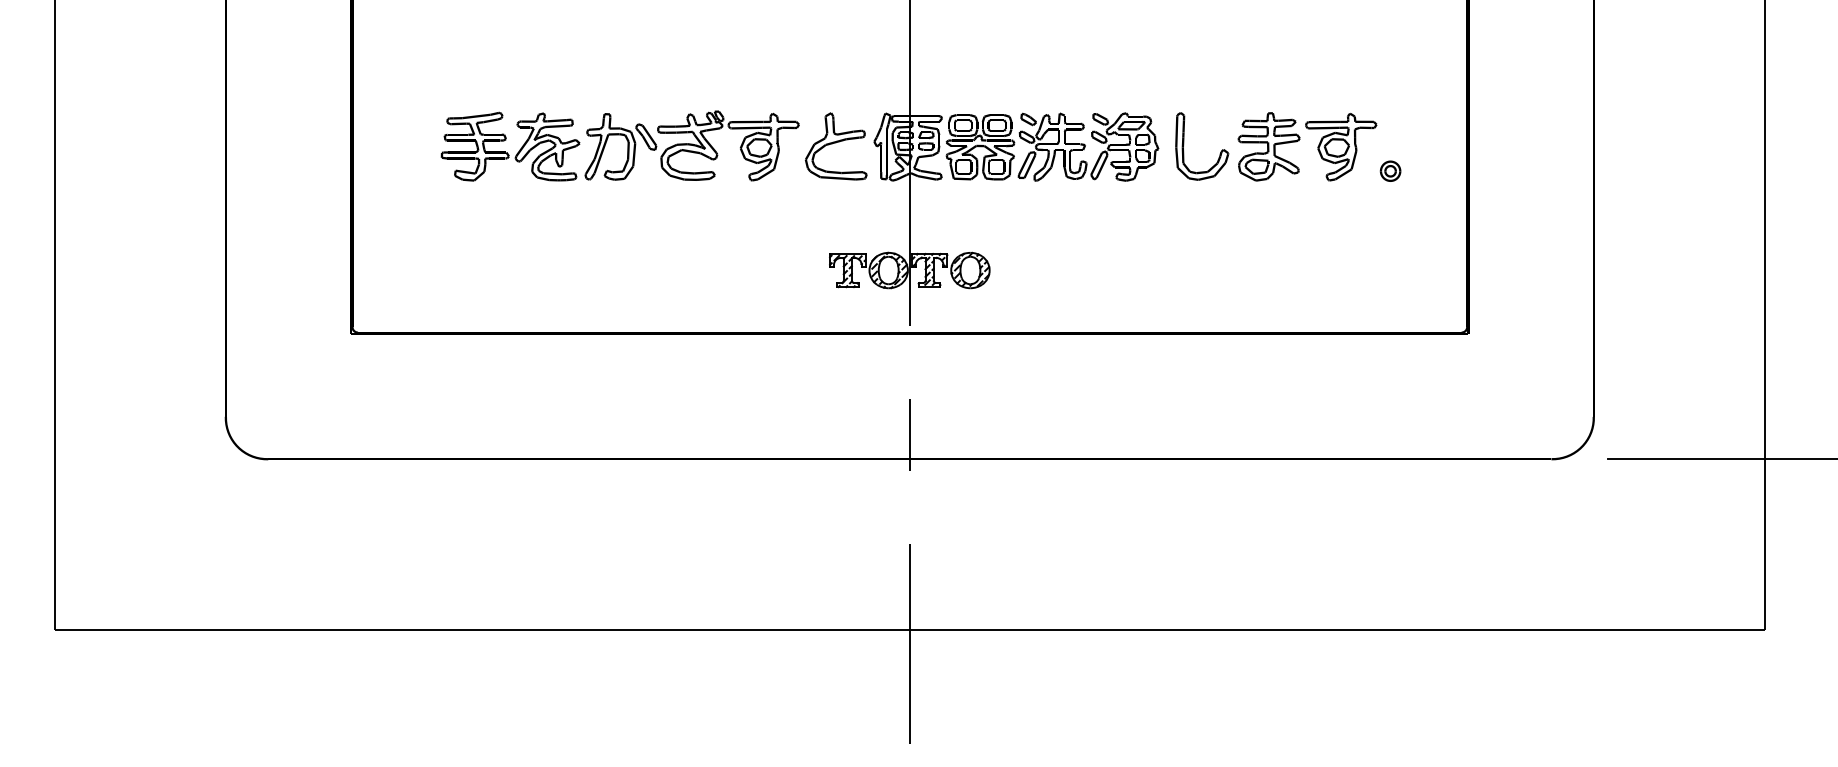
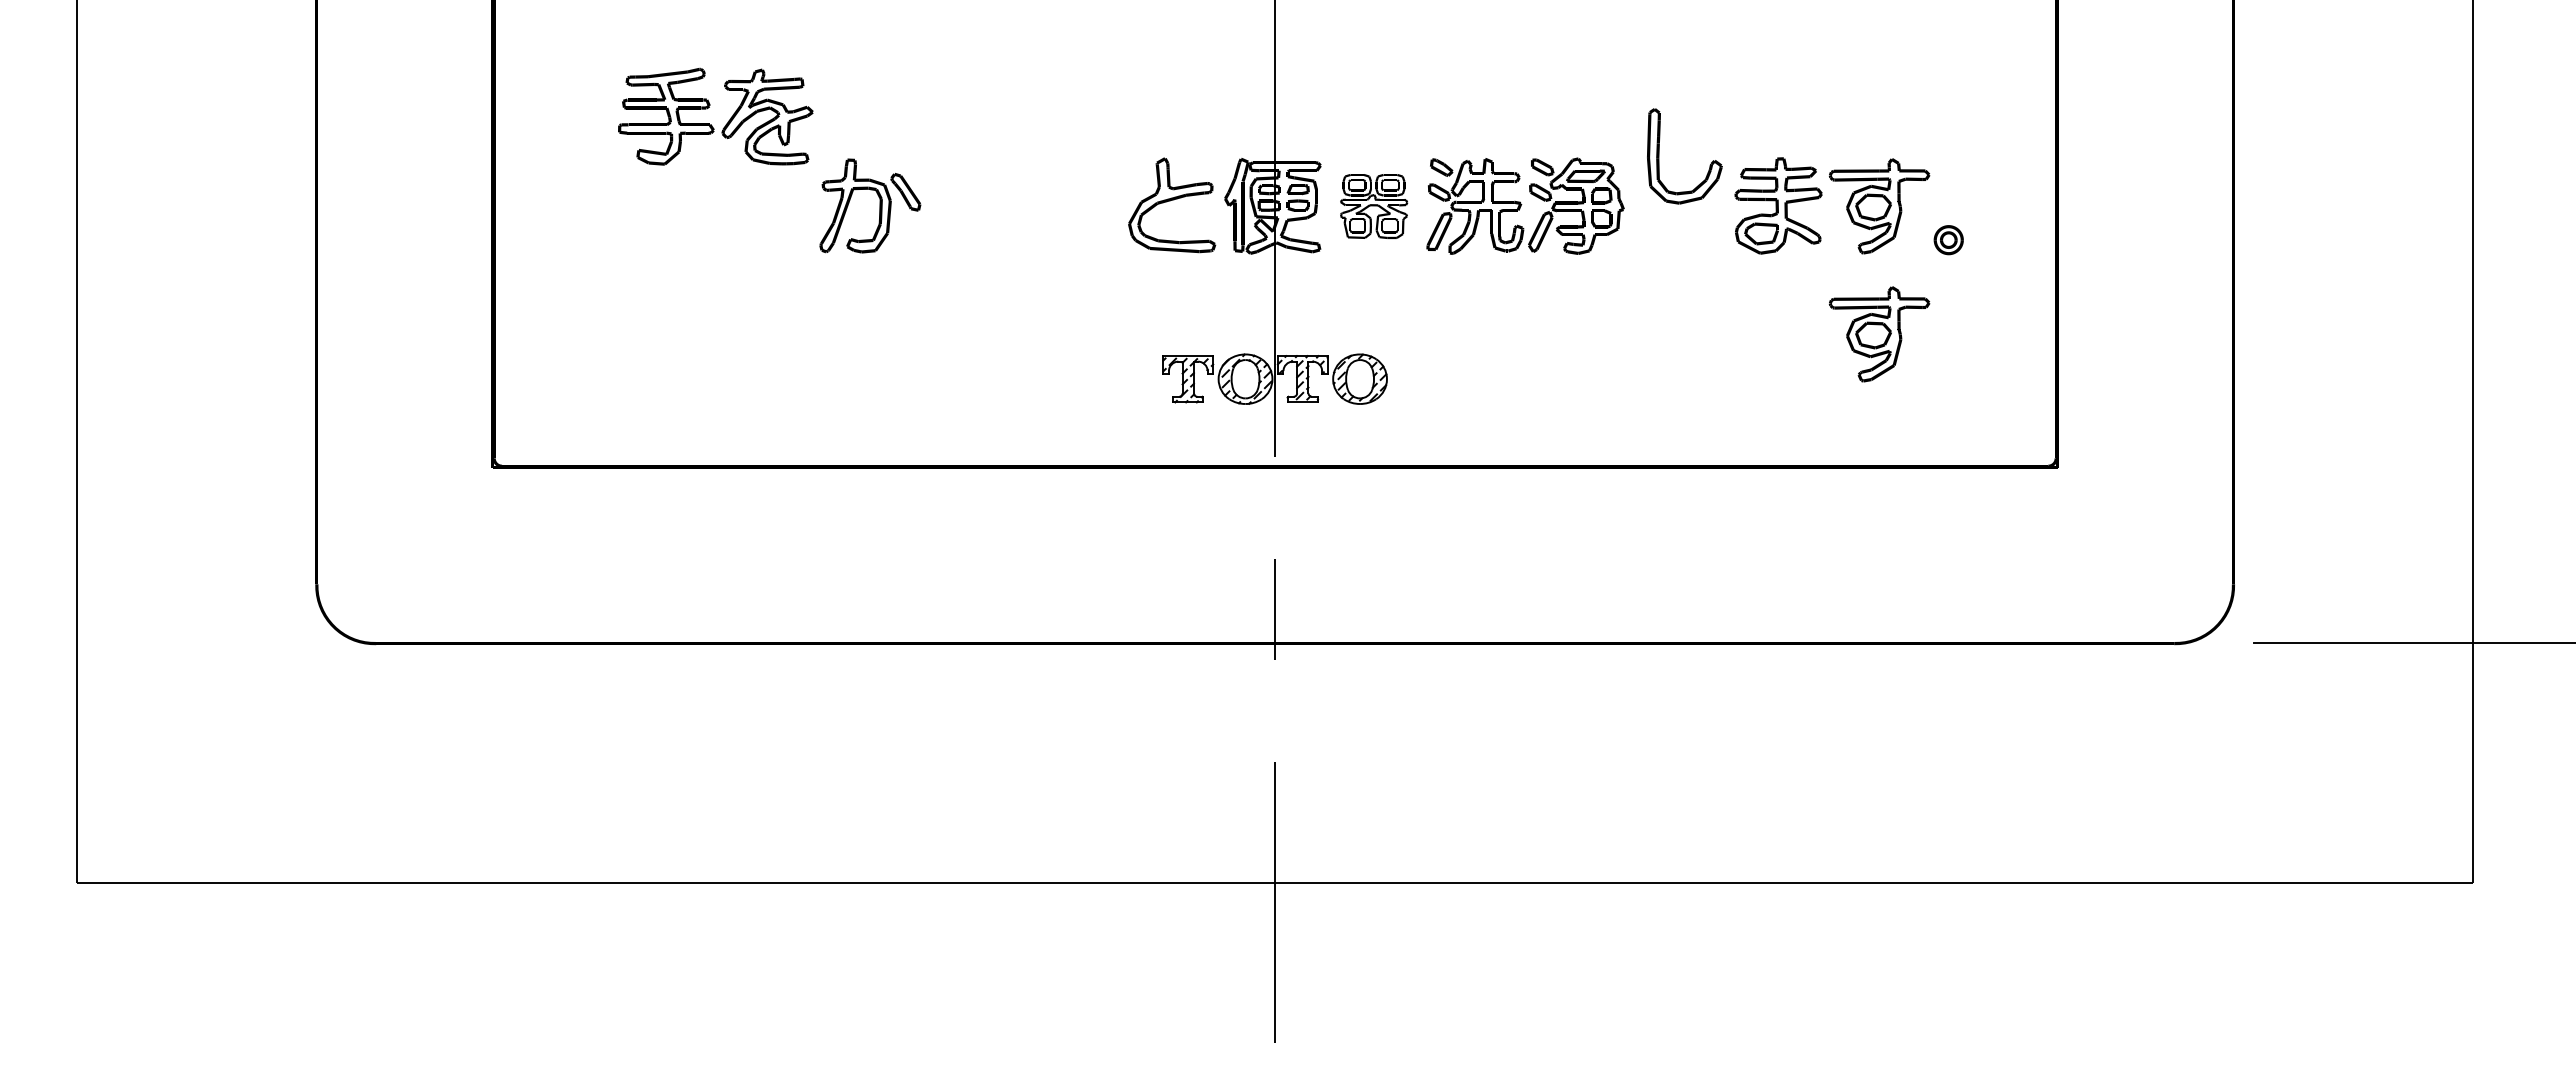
part: (740, 146) -> (1037, 205), removed
part: (1184, 146) -> (1659, 156), moved
part: (980, 147) -> (1373, 206), size x0.7
part: (507, 152) -> (711, 124), moved
part: (1341, 238) -> (1879, 334), added

